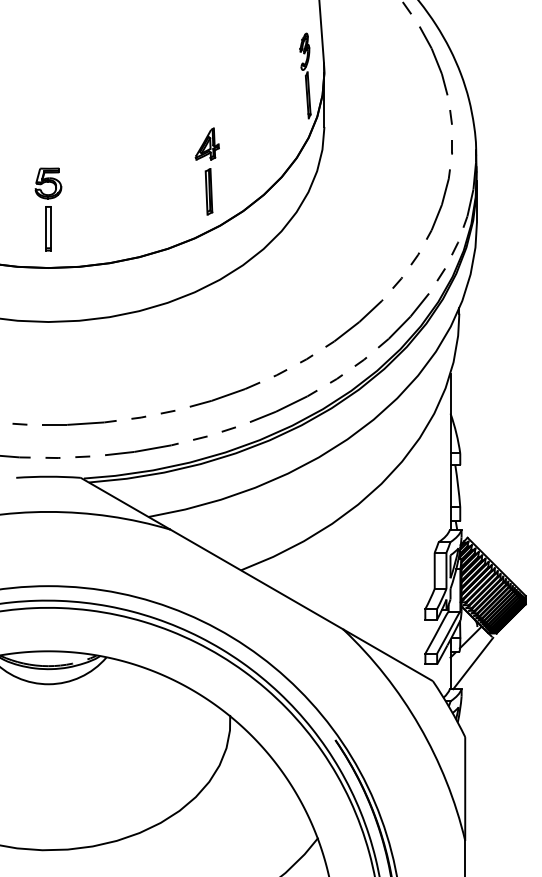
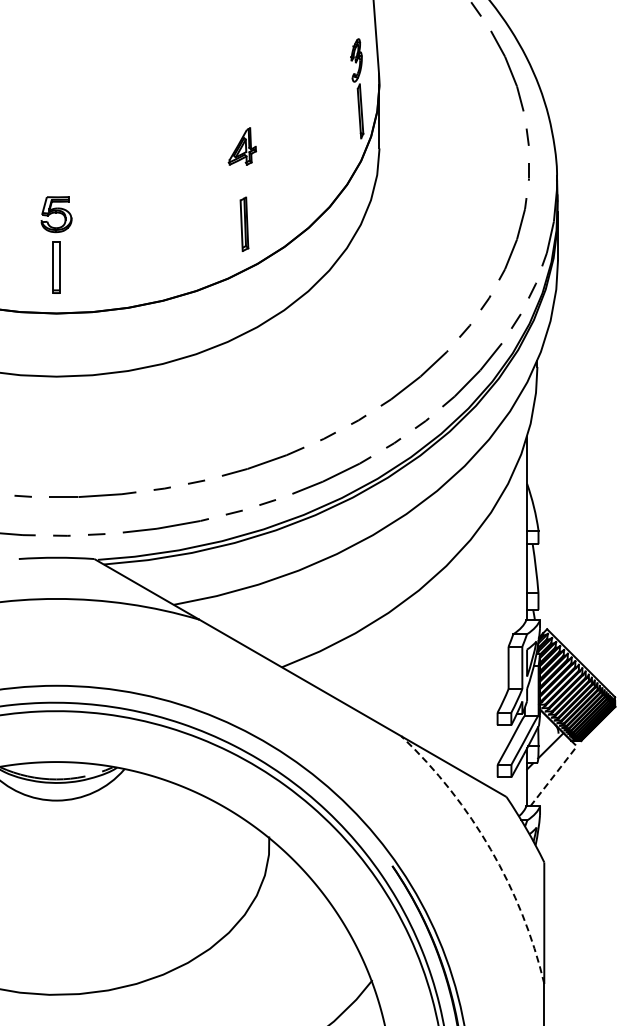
part: (206, 144) -> (241, 146), moved
line: (473, 662) -> (553, 775), solid -> dashed
arc: (419, 726) -> (490, 849), solid -> dashed

